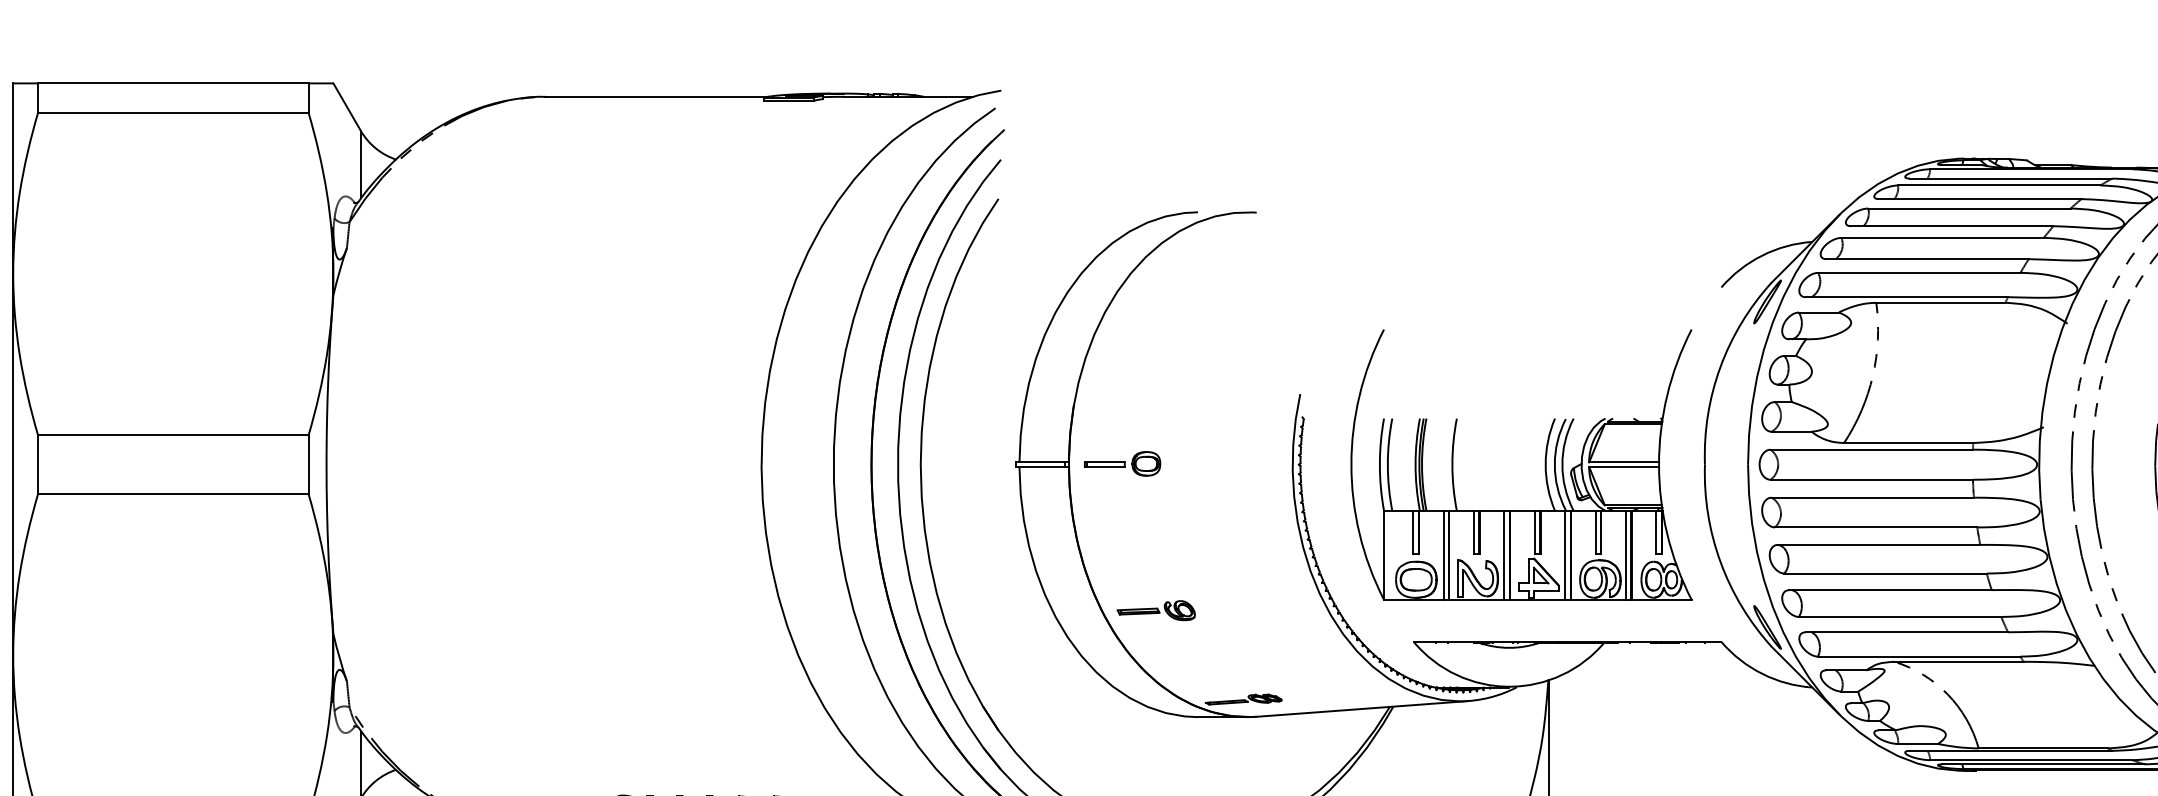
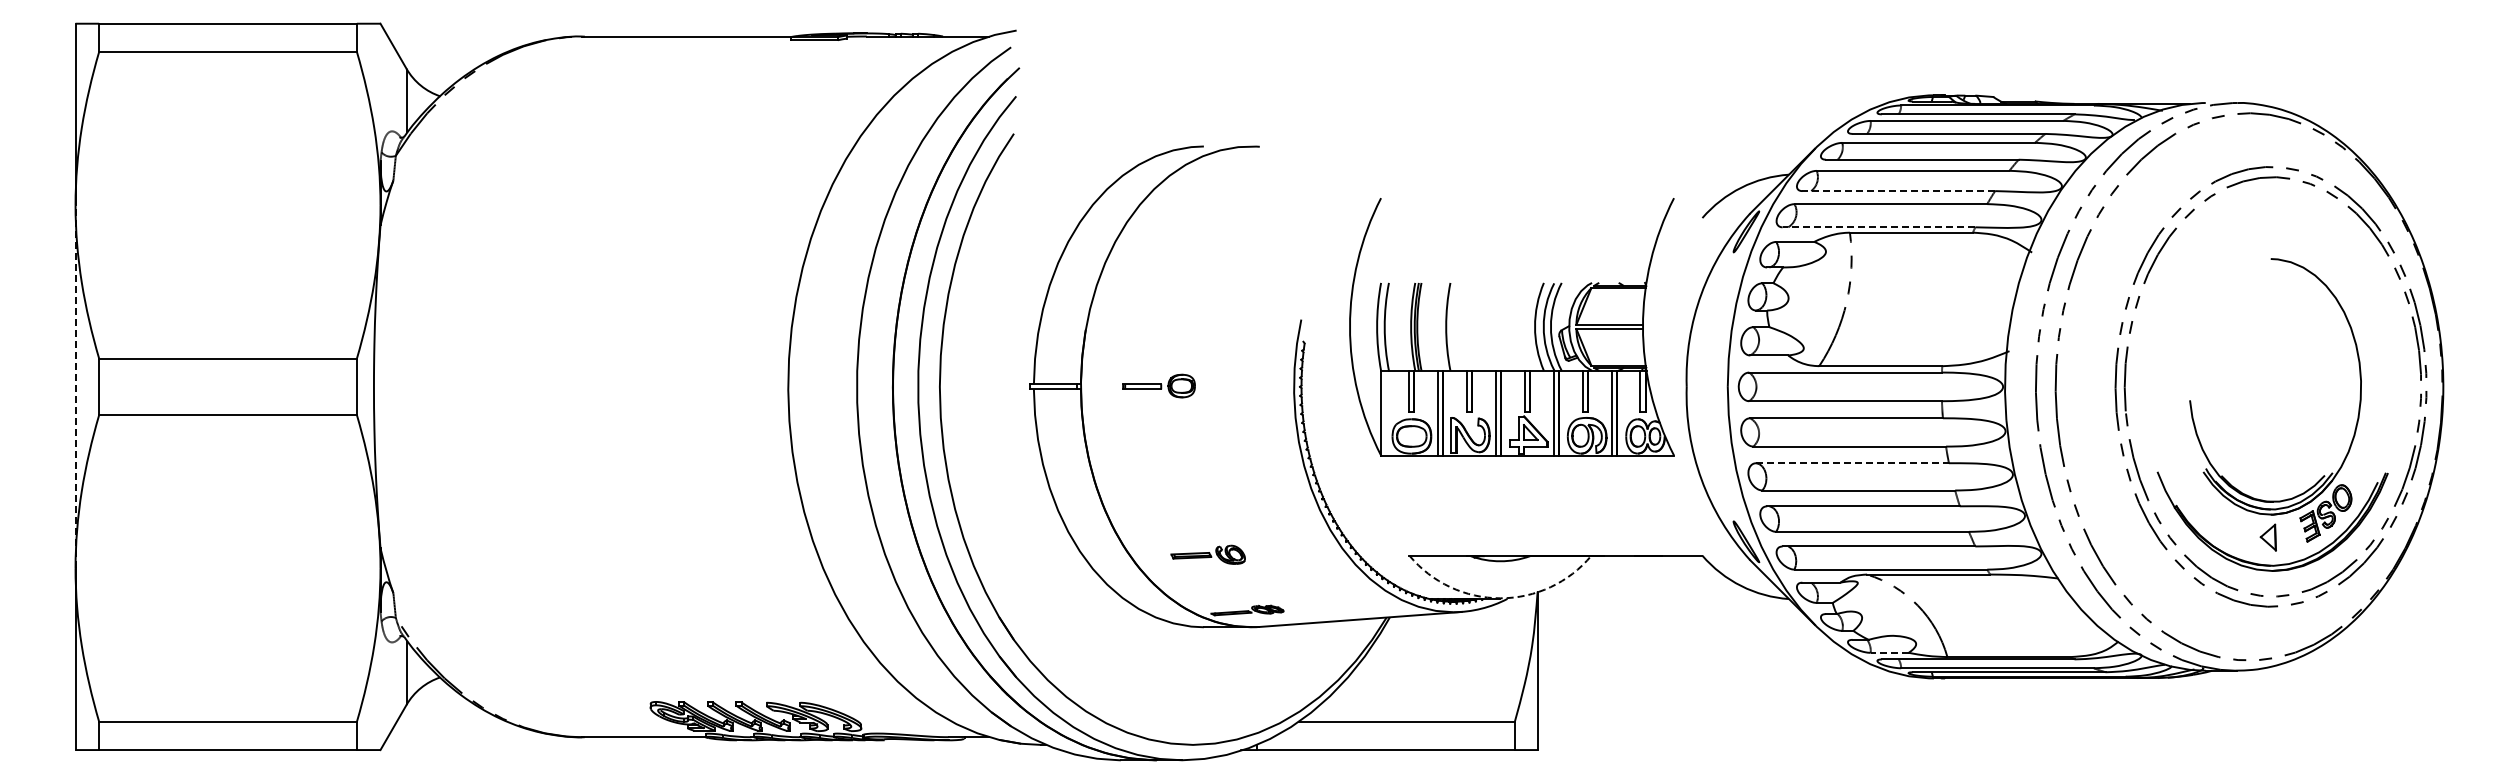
line: (1927, 259) -> (1898, 191), solid -> dashed
line: (1906, 297) -> (1878, 227), solid -> dashed
part: (1121, 463) -> (1158, 385), moved
line: (13, 464) -> (75, 386), solid -> dashed
part: (1545, 465) -> (1534, 327), moved
line: (1880, 545) -> (1853, 463), solid -> dashed
part: (1155, 610) -> (1207, 554), moved
arc: (1509, 686) -> (1500, 598), solid -> dashed
line: (1917, 743) -> (1889, 652), solid -> dashed

